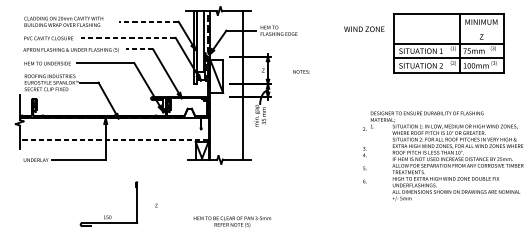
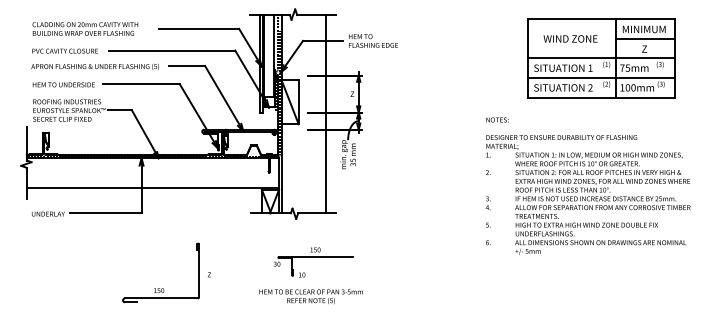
line: (149, 21) -> (199, 28), dashed -> solid
text: (364, 28) -> (570, 38), moved
line: (481, 28) -> (644, 38), added
line: (128, 37) -> (171, 50), dashed -> solid
line: (140, 49) -> (187, 65), dashed -> solid
text: (301, 71) -> (497, 119), moved
line: (113, 140) -> (152, 187), dashed -> solid
text: (447, 155) -> (588, 194), moved
part: (234, 196) -> (313, 262), added
part: (108, 215) -> (160, 288), moved

